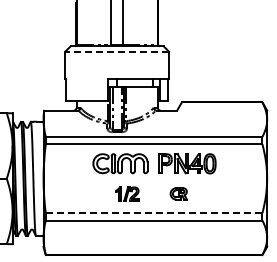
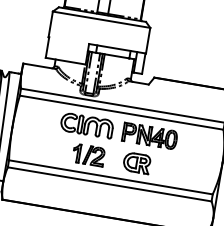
line: (117, 51) -> (101, 19), dashed -> solid
part: (127, 193) -> (88, 154), size x1.43
part: (178, 193) -> (136, 162), size x1.67
line: (154, 213) -> (111, 177), dashed -> solid

